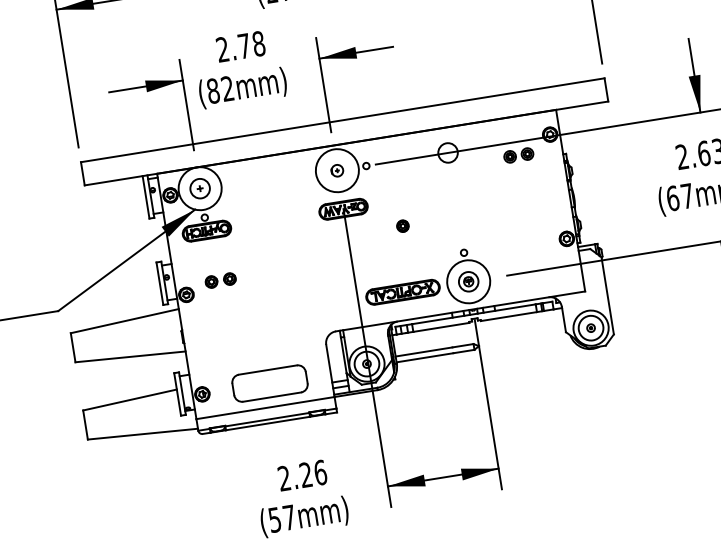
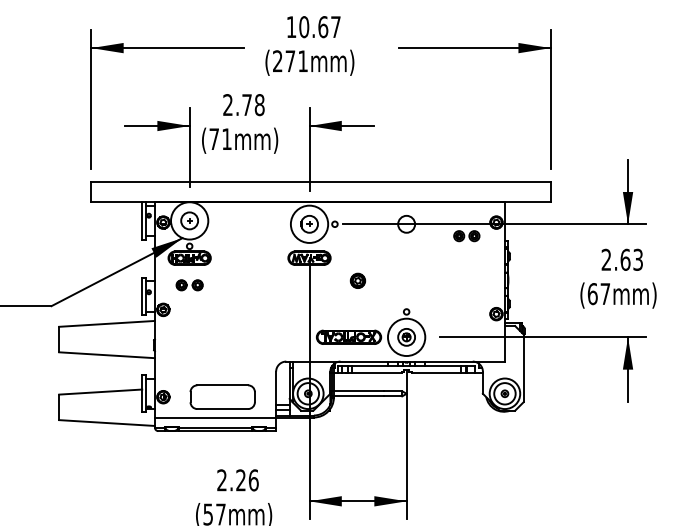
text: (220, 90) -> (220, 139), (82mm) -> (71mm)
part: (337, 170) -> (309, 224), size x1.67
part: (402, 225) -> (357, 280), size x1.43
part: (220, 280) -> (189, 285), moved

